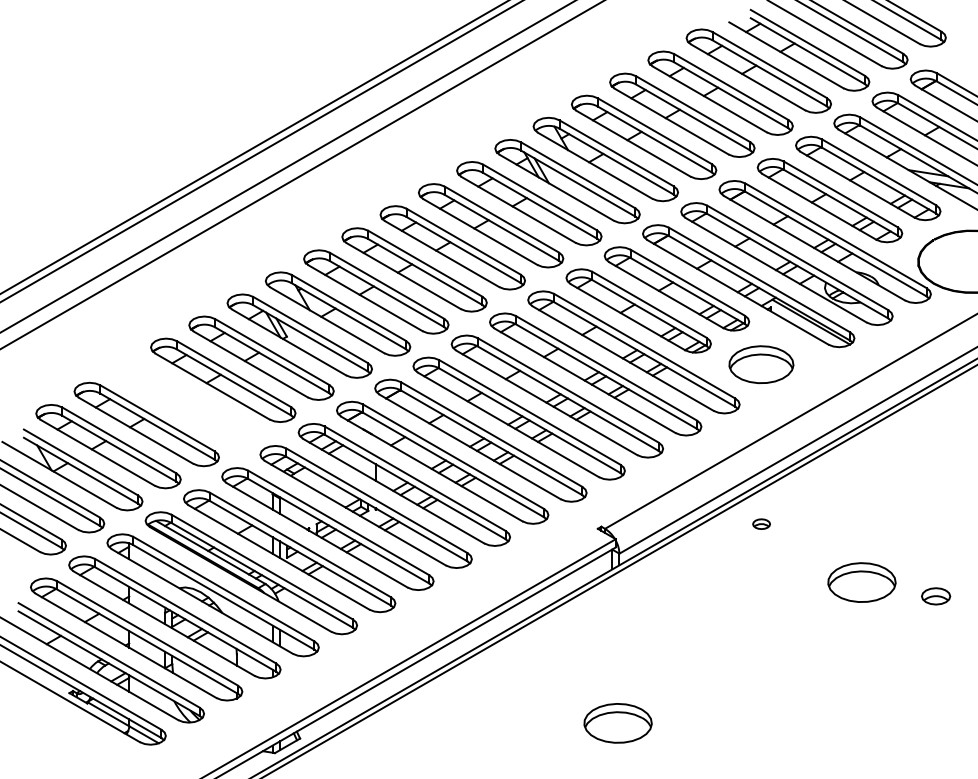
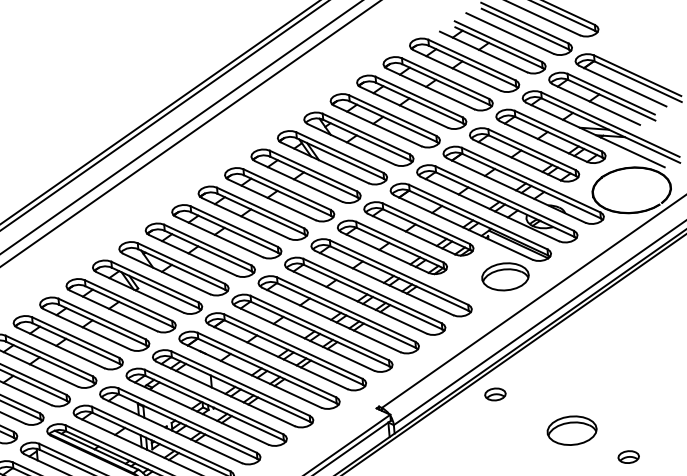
part: (761, 364) -> (505, 276), moved
part: (184, 401) -> (67, 342), added
part: (761, 524) -> (495, 394), size x1.67
part: (936, 596) -> (629, 457), moved

